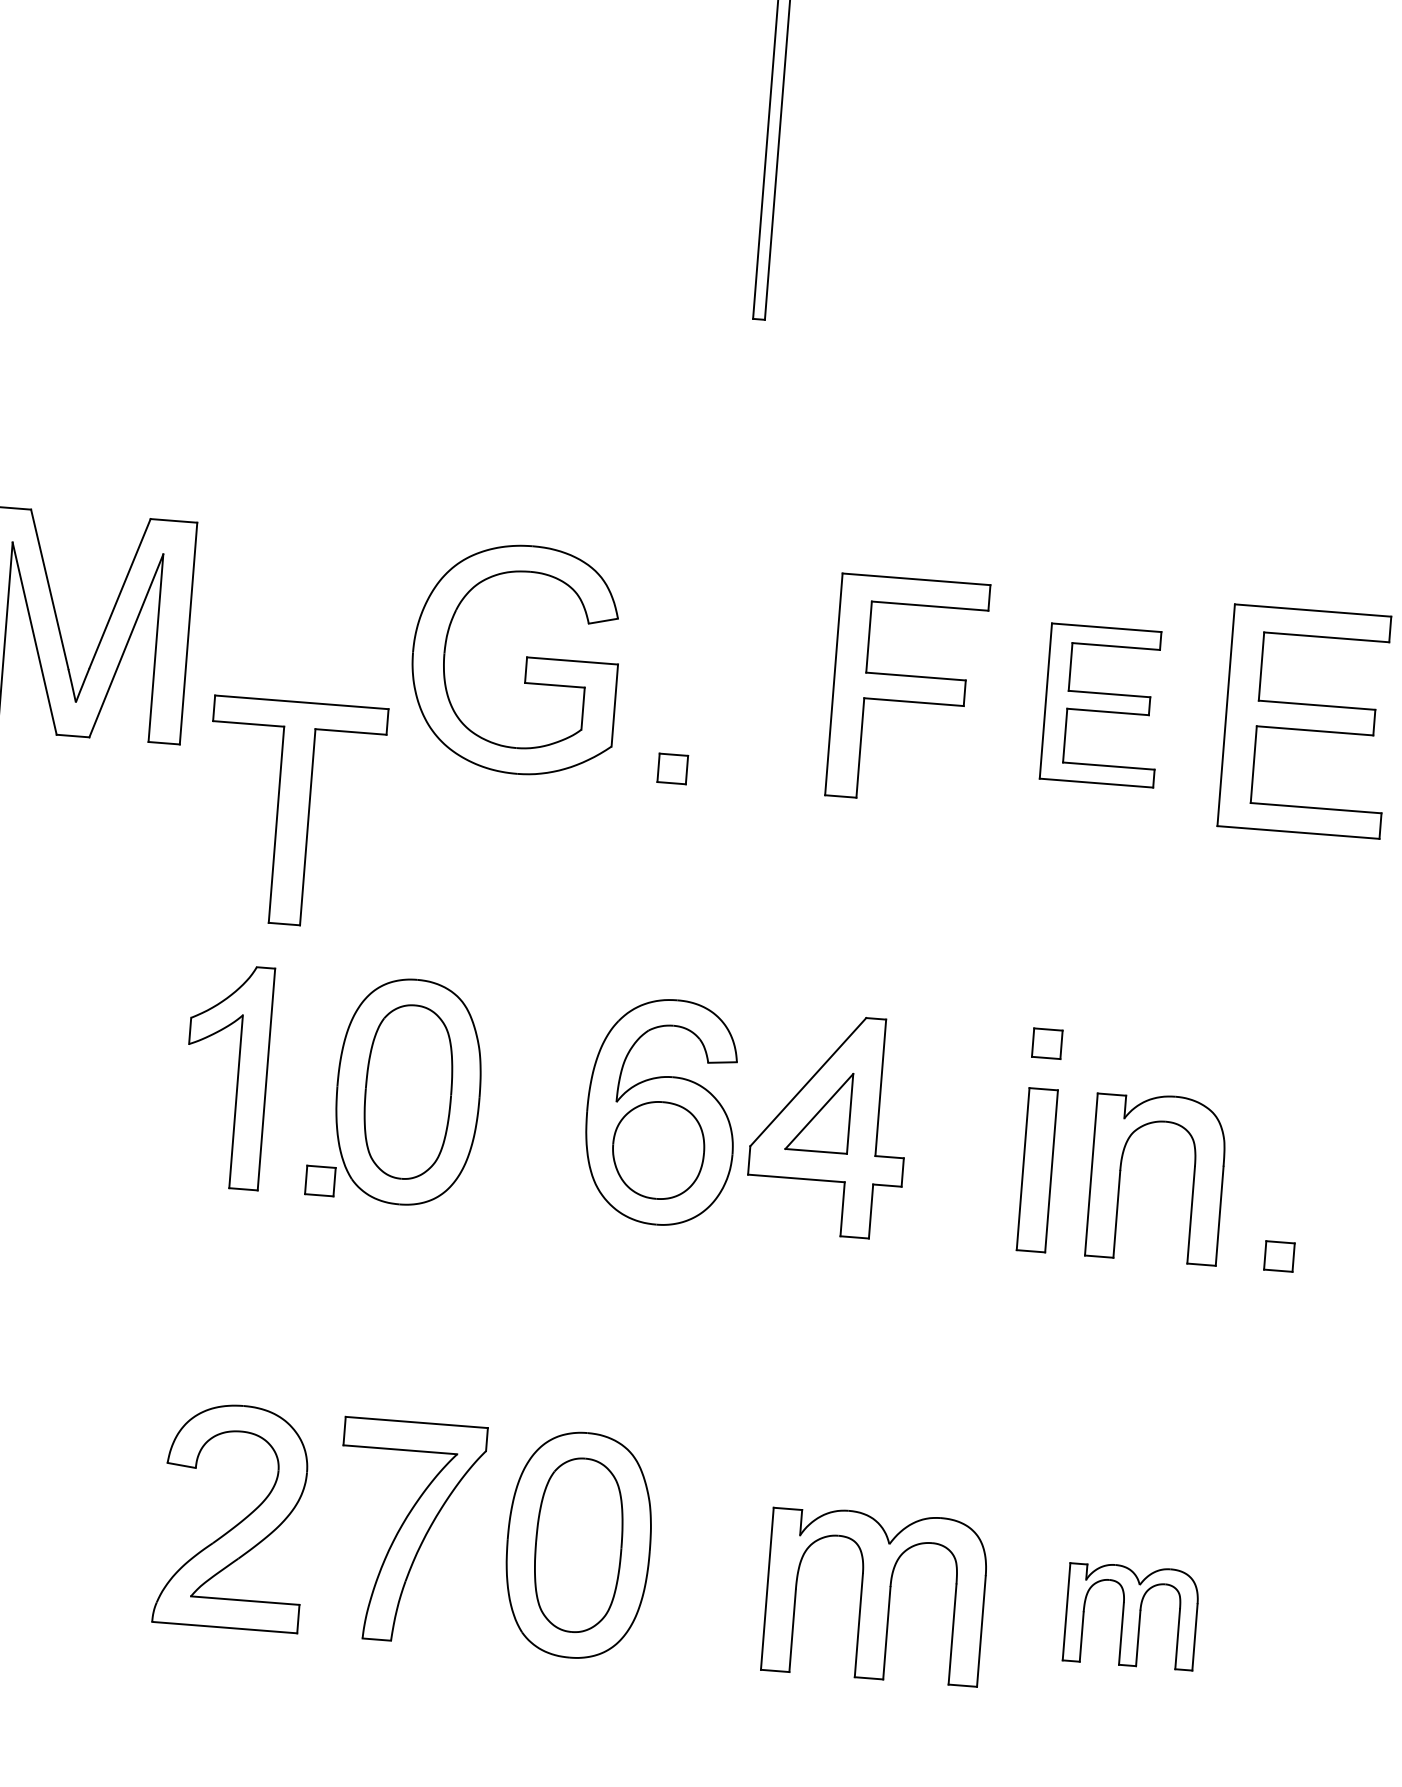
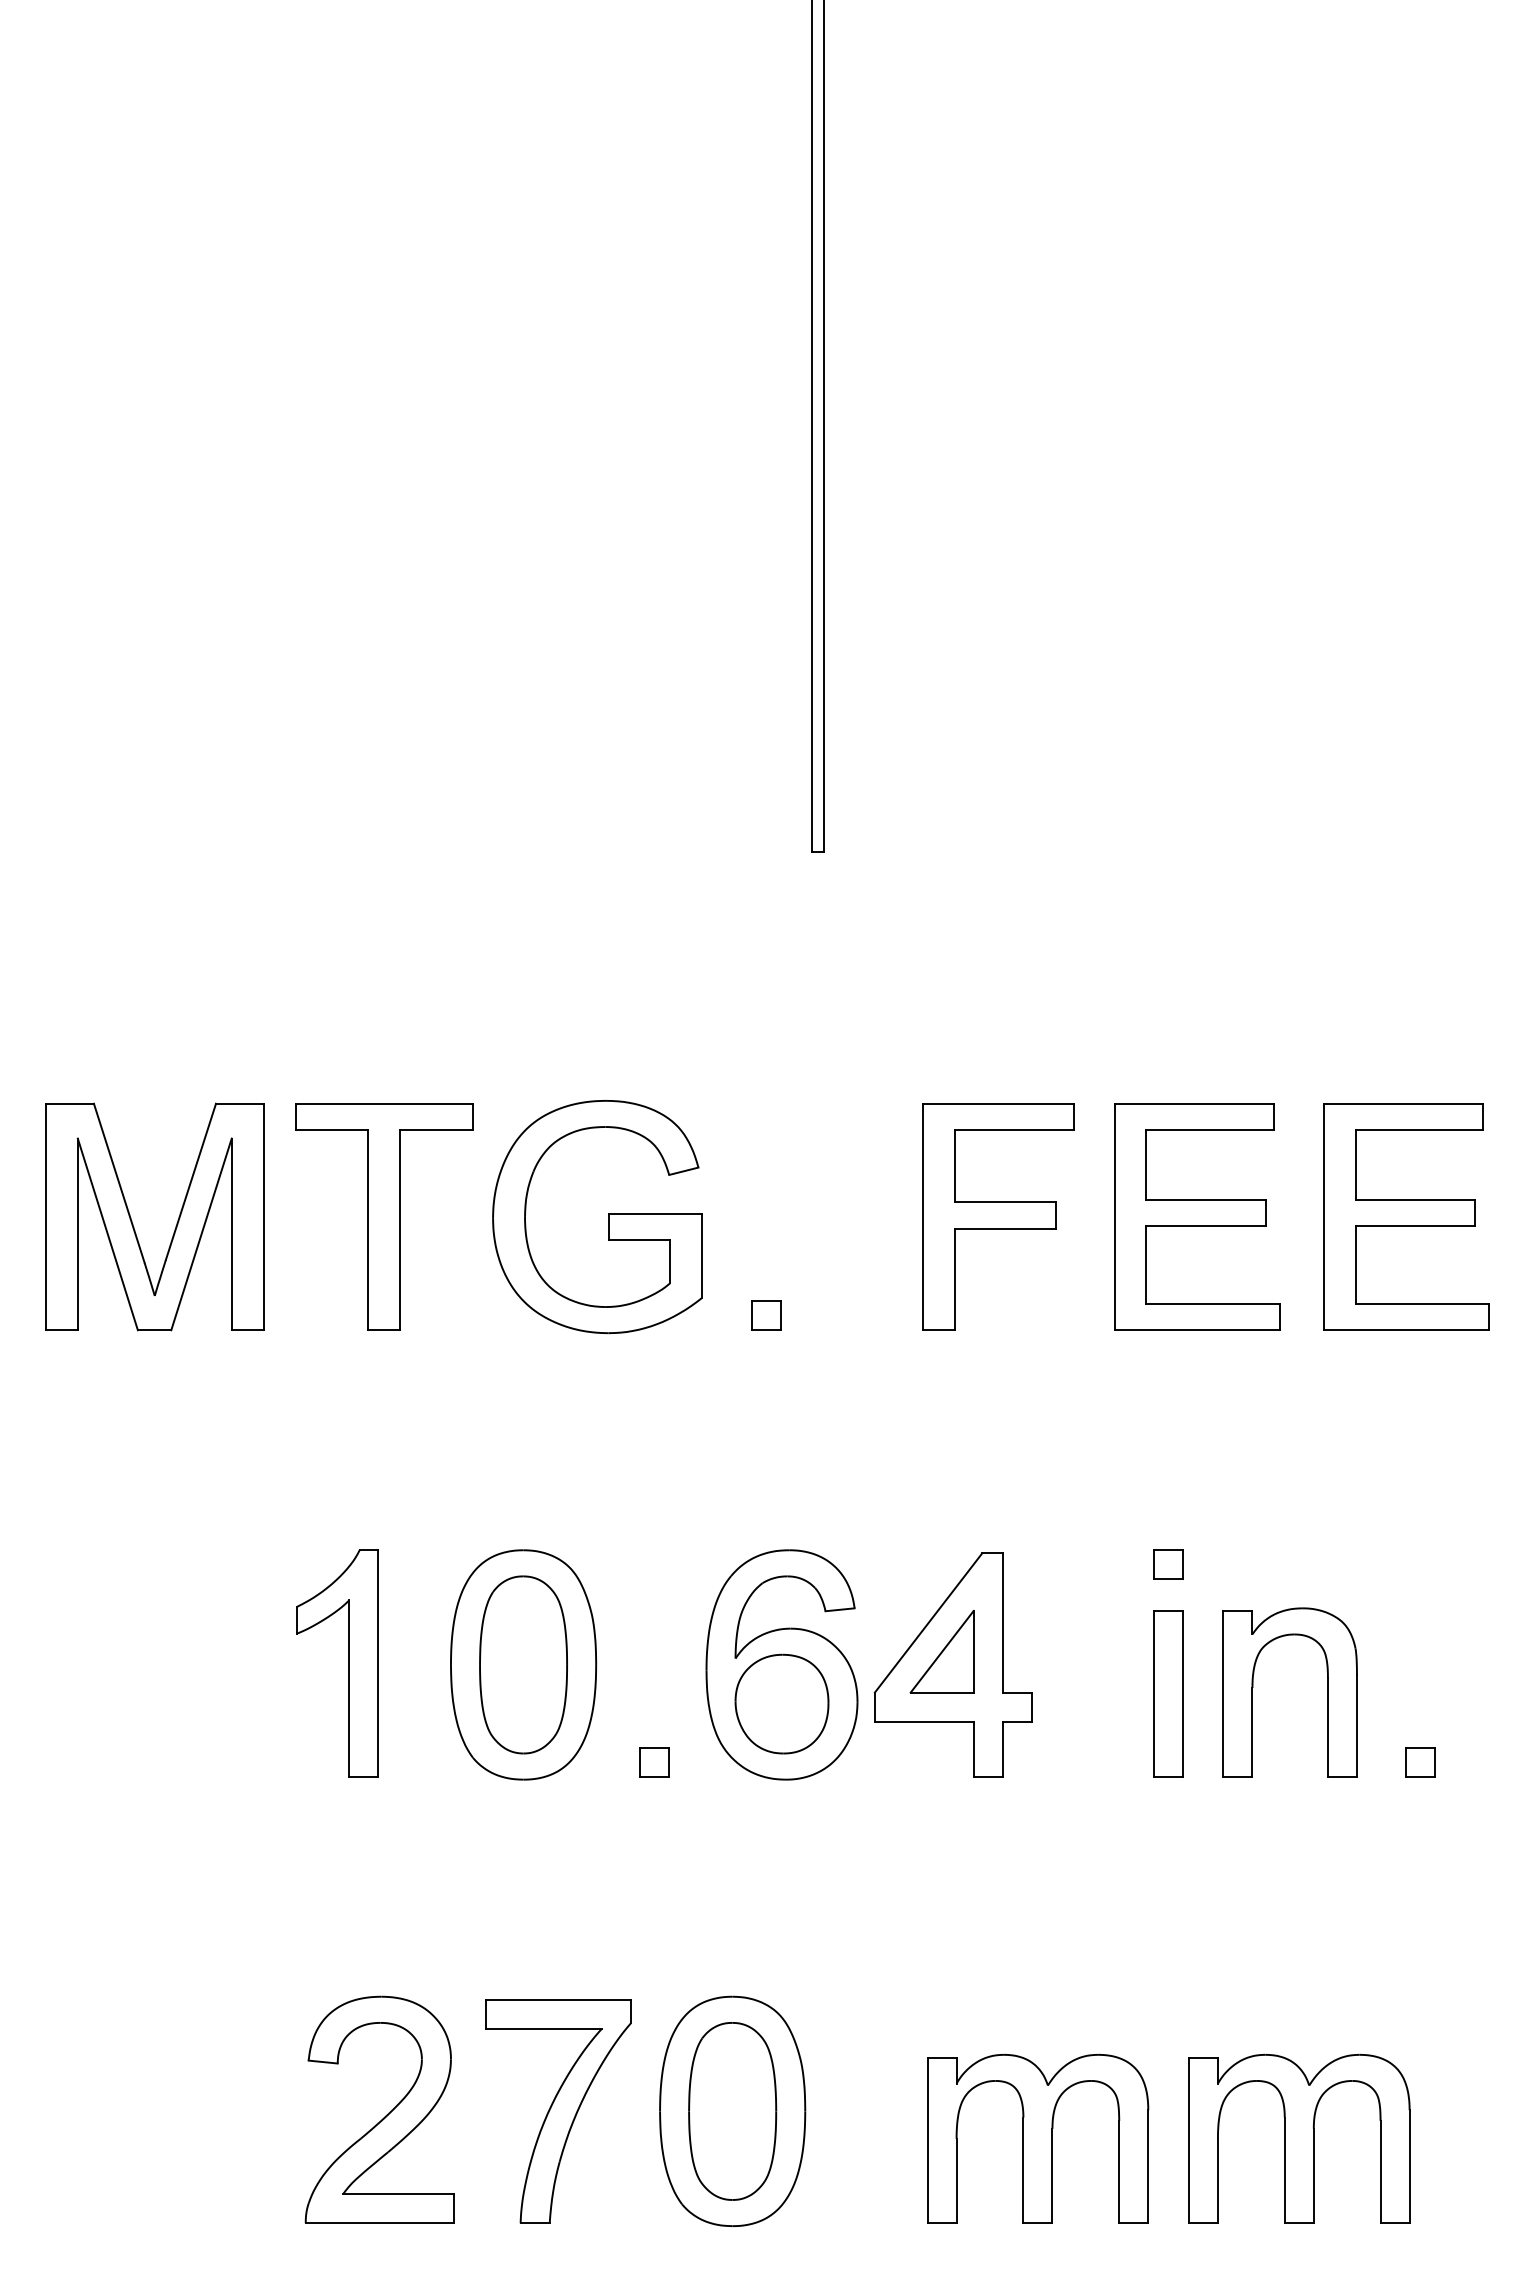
part: (1102, 705) -> (1197, 1216), size x1.43
part: (293, 812) -> (384, 1216), moved
part: (320, 1181) -> (654, 1762), moved
part: (1131, 1615) -> (1299, 2138), size x1.67

